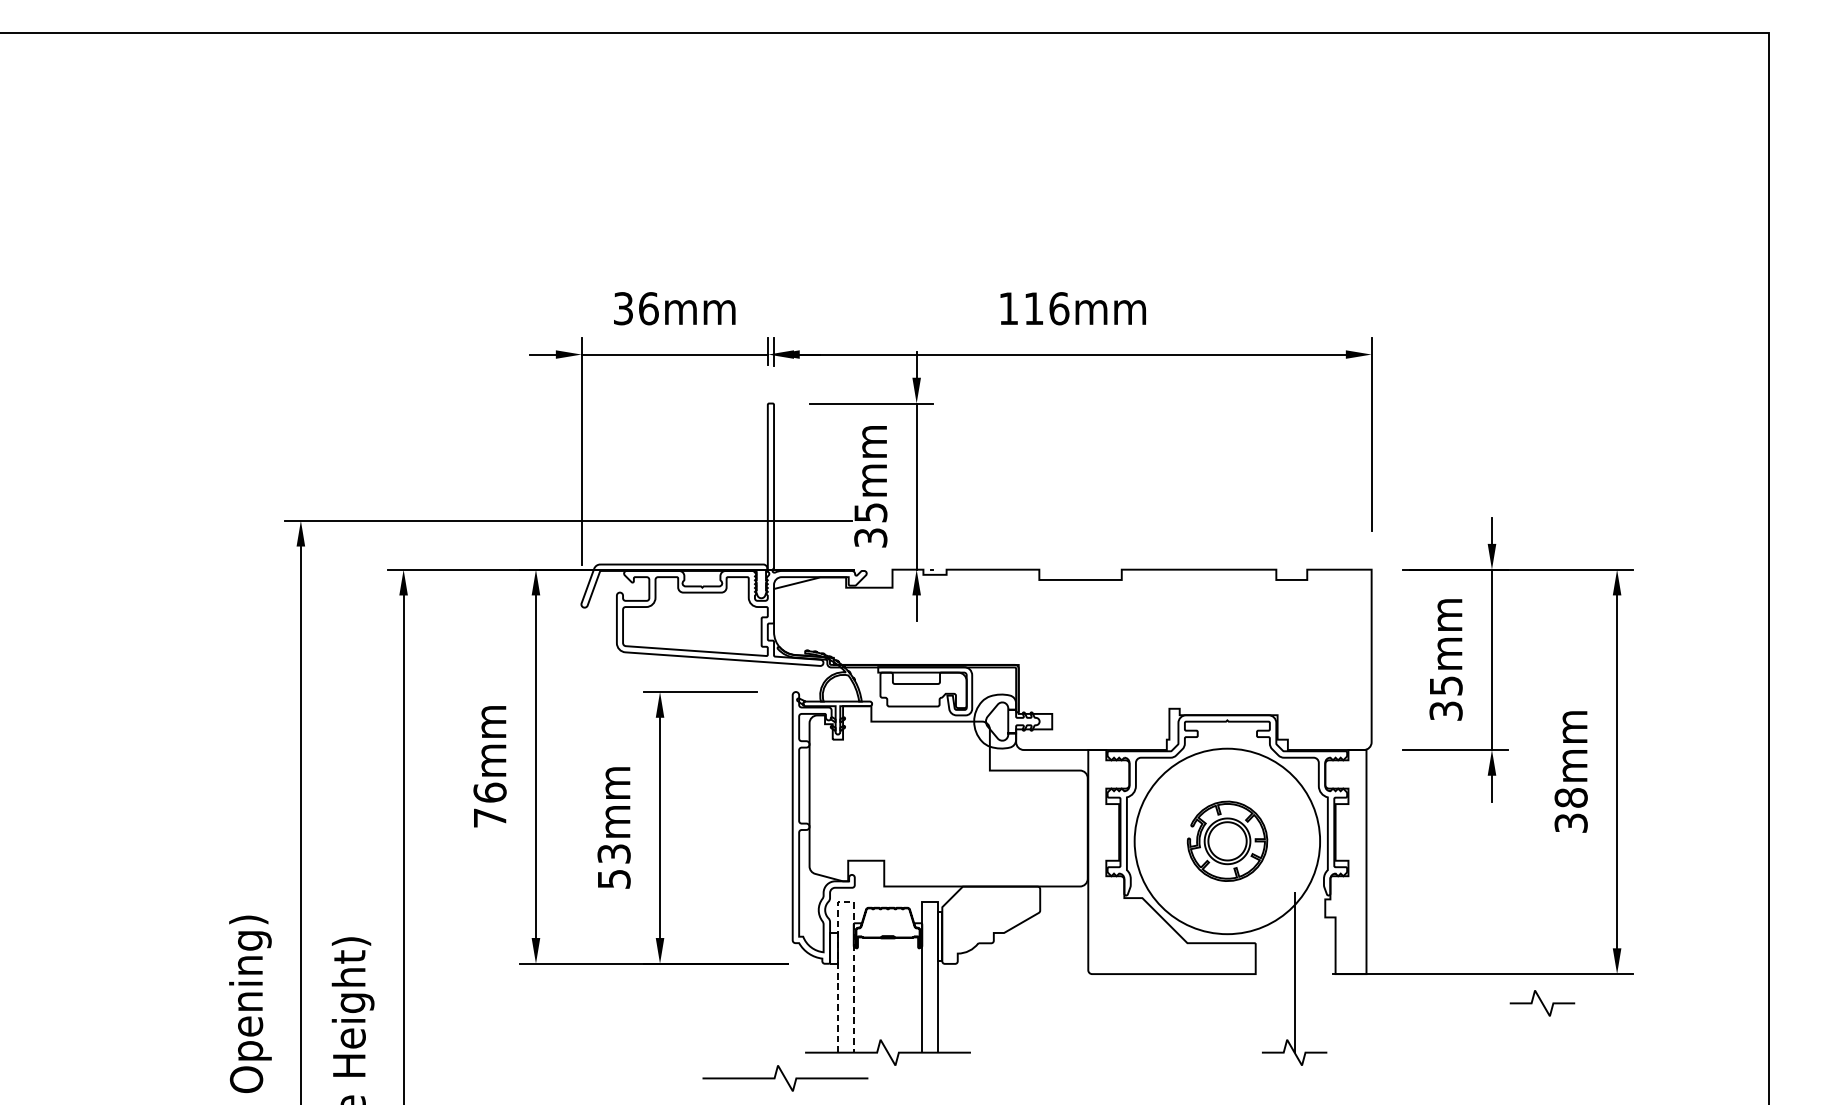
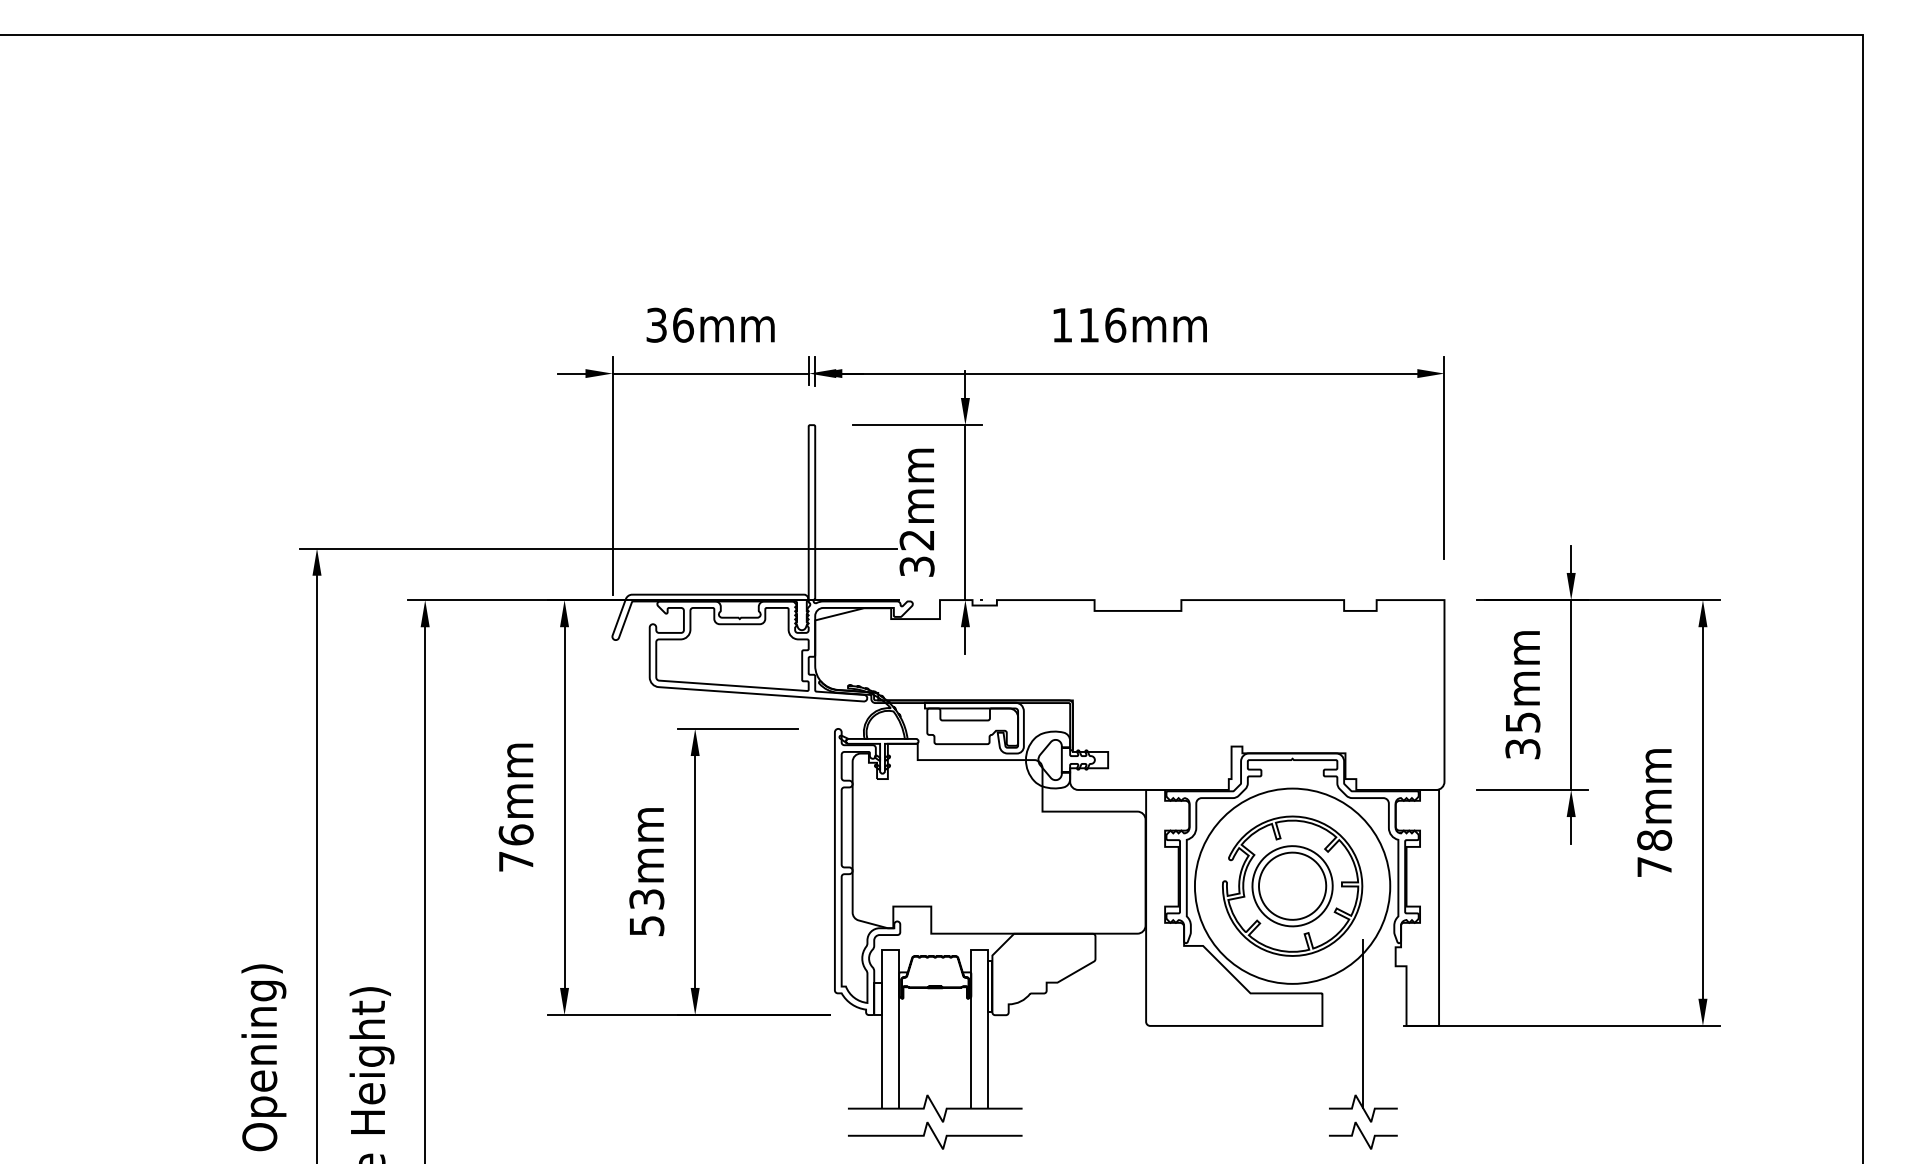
text: (870, 513) -> (916, 540), 35mm -> 32mm
text: (1571, 823) -> (1654, 867), 38mm -> 78mm
part: (1227, 840) -> (1292, 885), size x1.67
line: (846, 901) -> (891, 949), dashed -> solid
curve: (1542, 1003) -> (1363, 1135), moved
curve: (785, 1078) -> (935, 1135), moved

